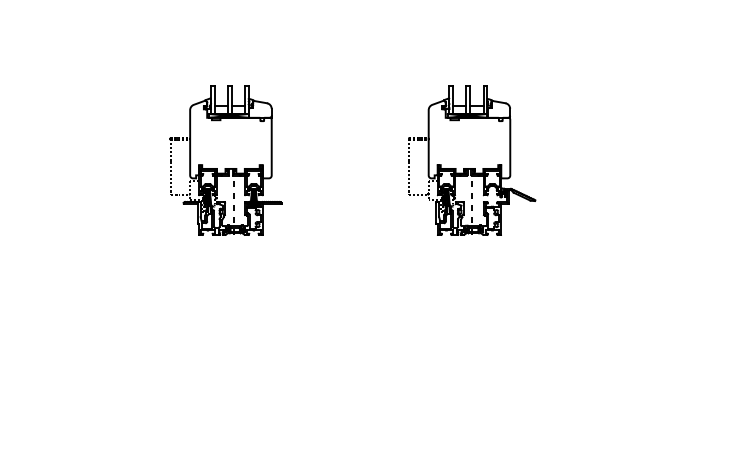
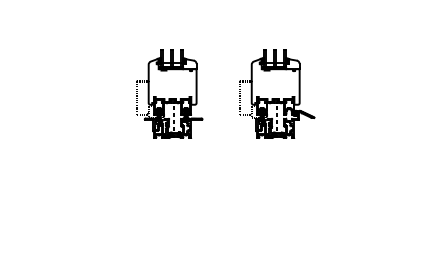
part: (225, 159) -> (169, 93), moved

